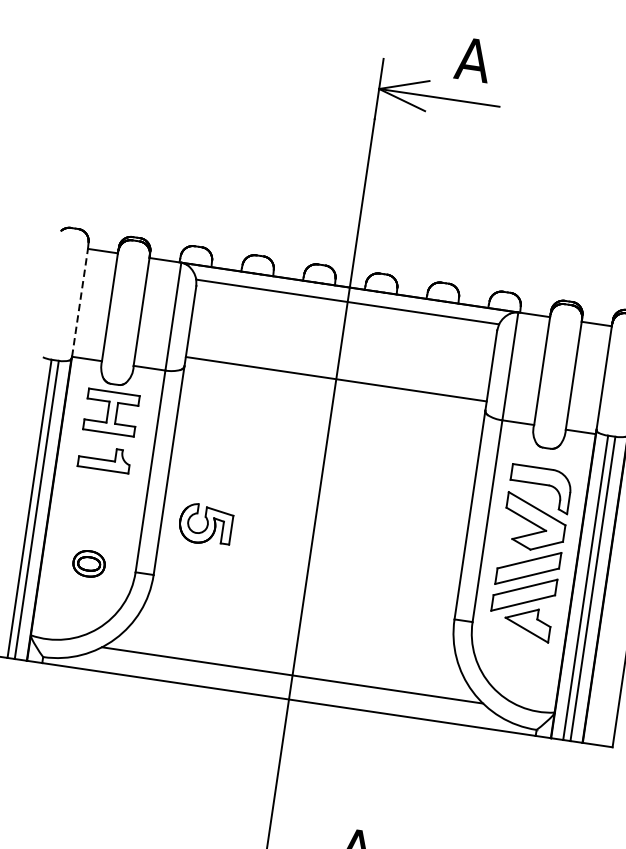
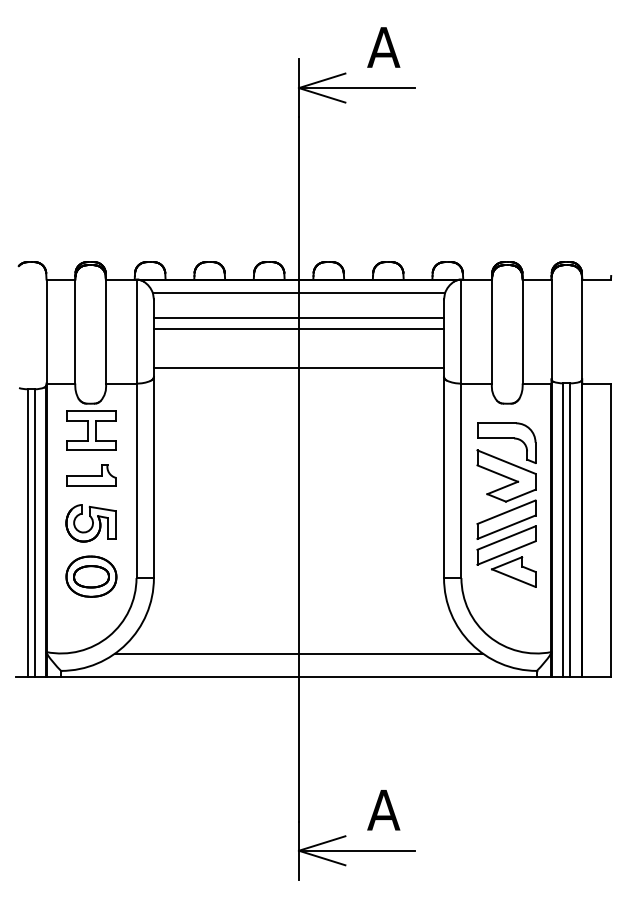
line: (80, 302) -> (46, 331), dashed -> solid
line: (343, 327) -> (298, 318), added
line: (341, 338) -> (298, 328), added
part: (205, 524) -> (90, 523), moved
part: (89, 563) -> (91, 576), size x1.67

